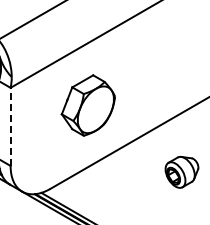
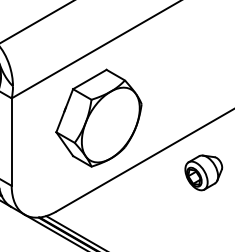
part: (88, 105) -> (99, 118), size x1.43
line: (10, 126) -> (11, 141), dashed -> solid
part: (181, 171) -> (203, 171), moved

